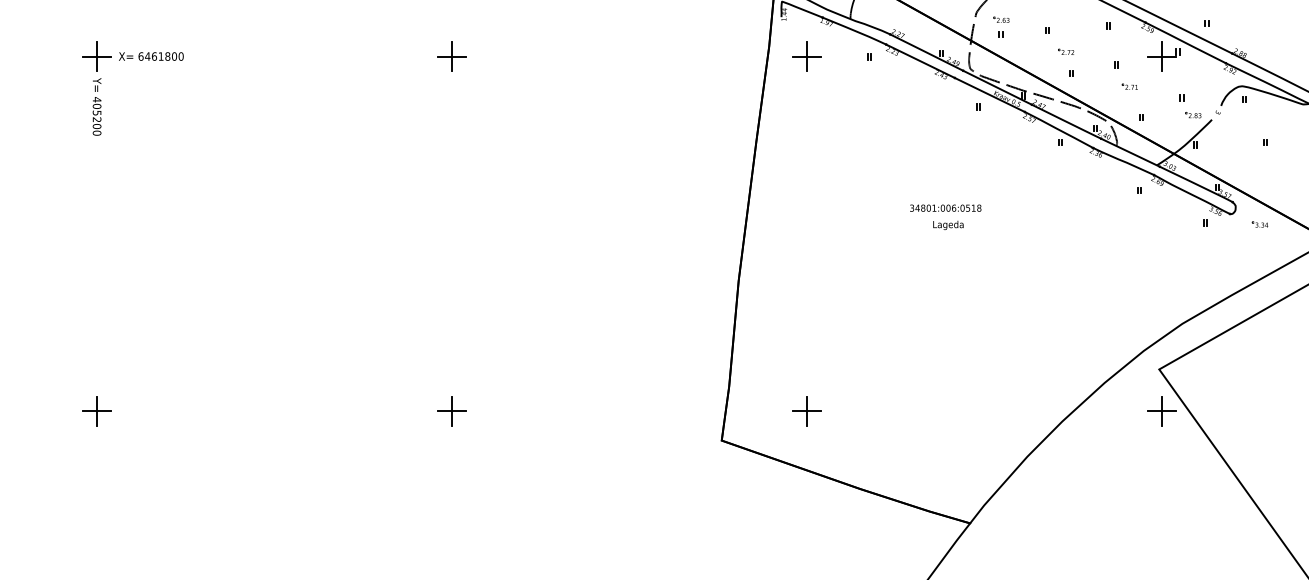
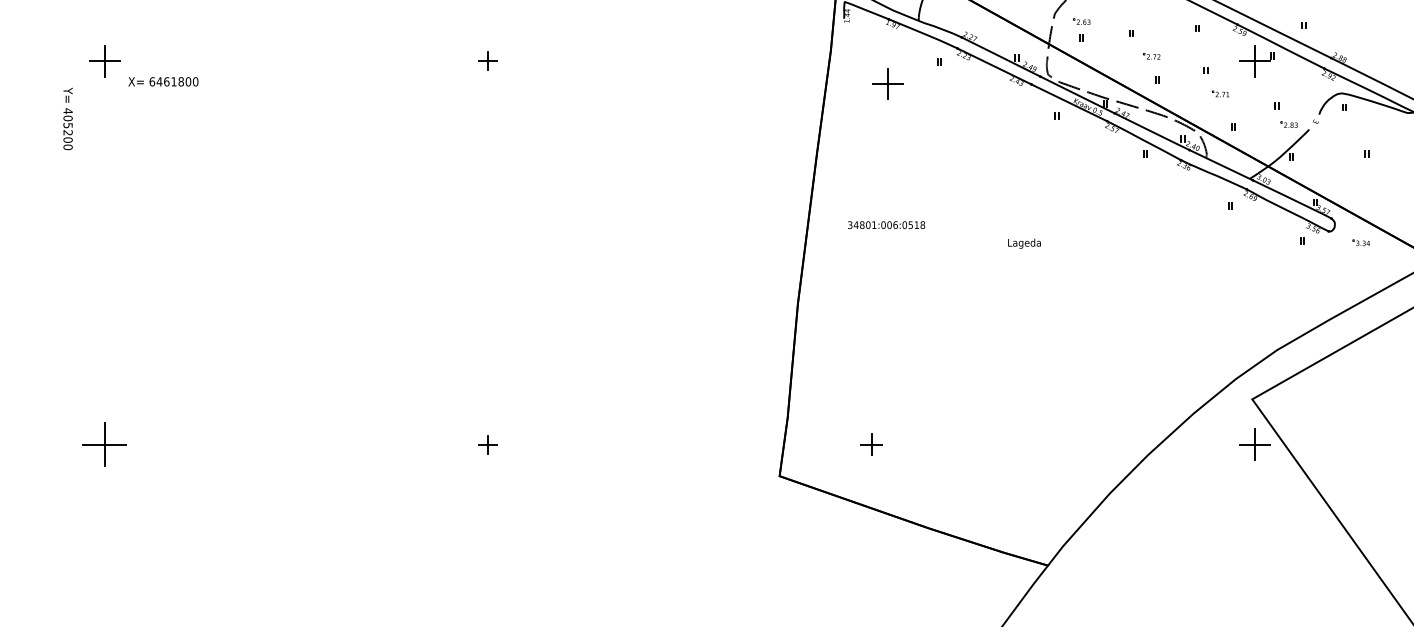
text: (151, 56) -> (163, 81), moved
part: (451, 56) -> (487, 61), size x0.6
part: (806, 56) -> (887, 83), moved
text: (96, 106) -> (67, 118), moved
text: (945, 207) -> (886, 224), moved
part: (96, 411) -> (104, 444), size x1.4
part: (451, 411) -> (487, 444), size x0.6
part: (806, 411) -> (871, 444), size x0.7

